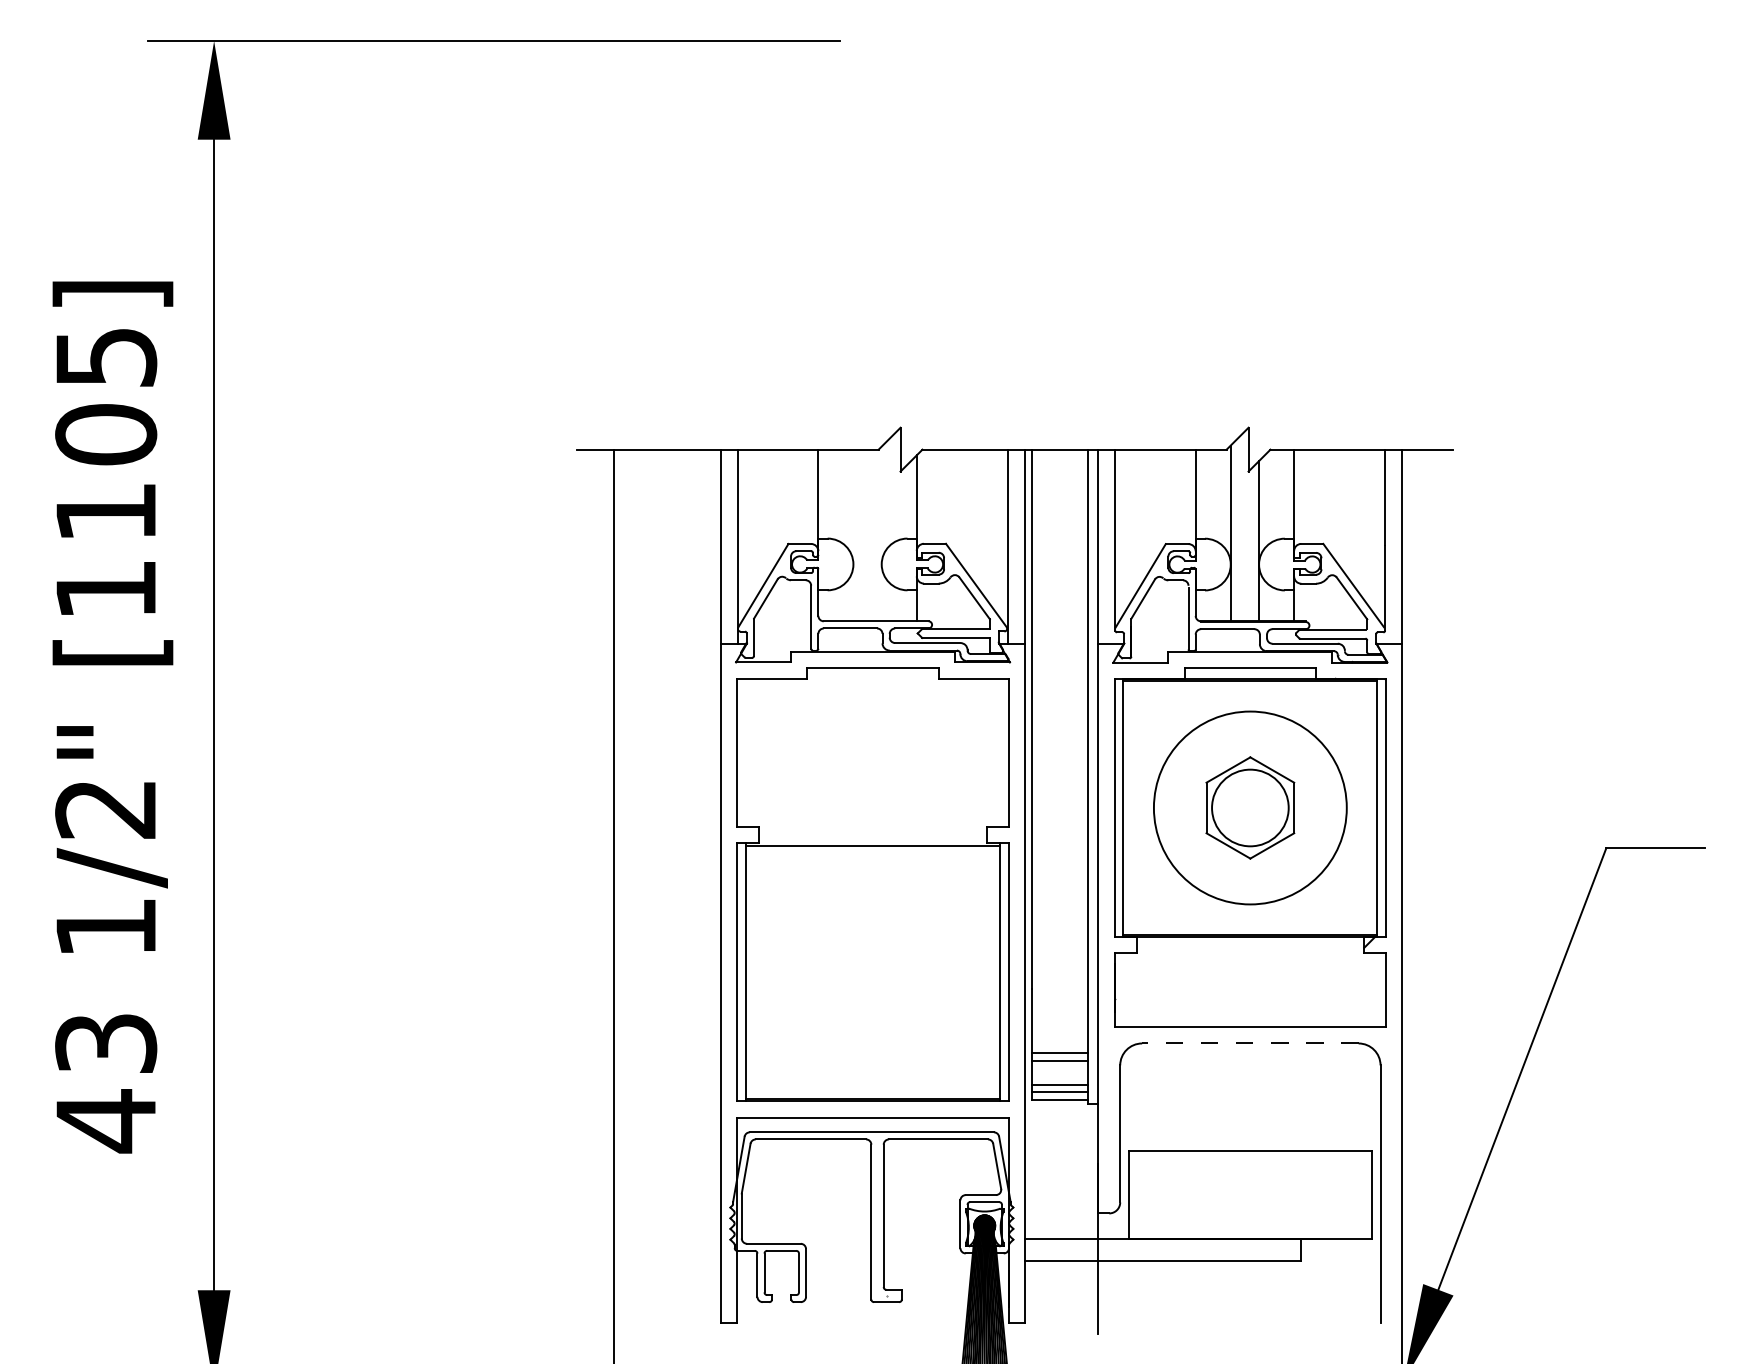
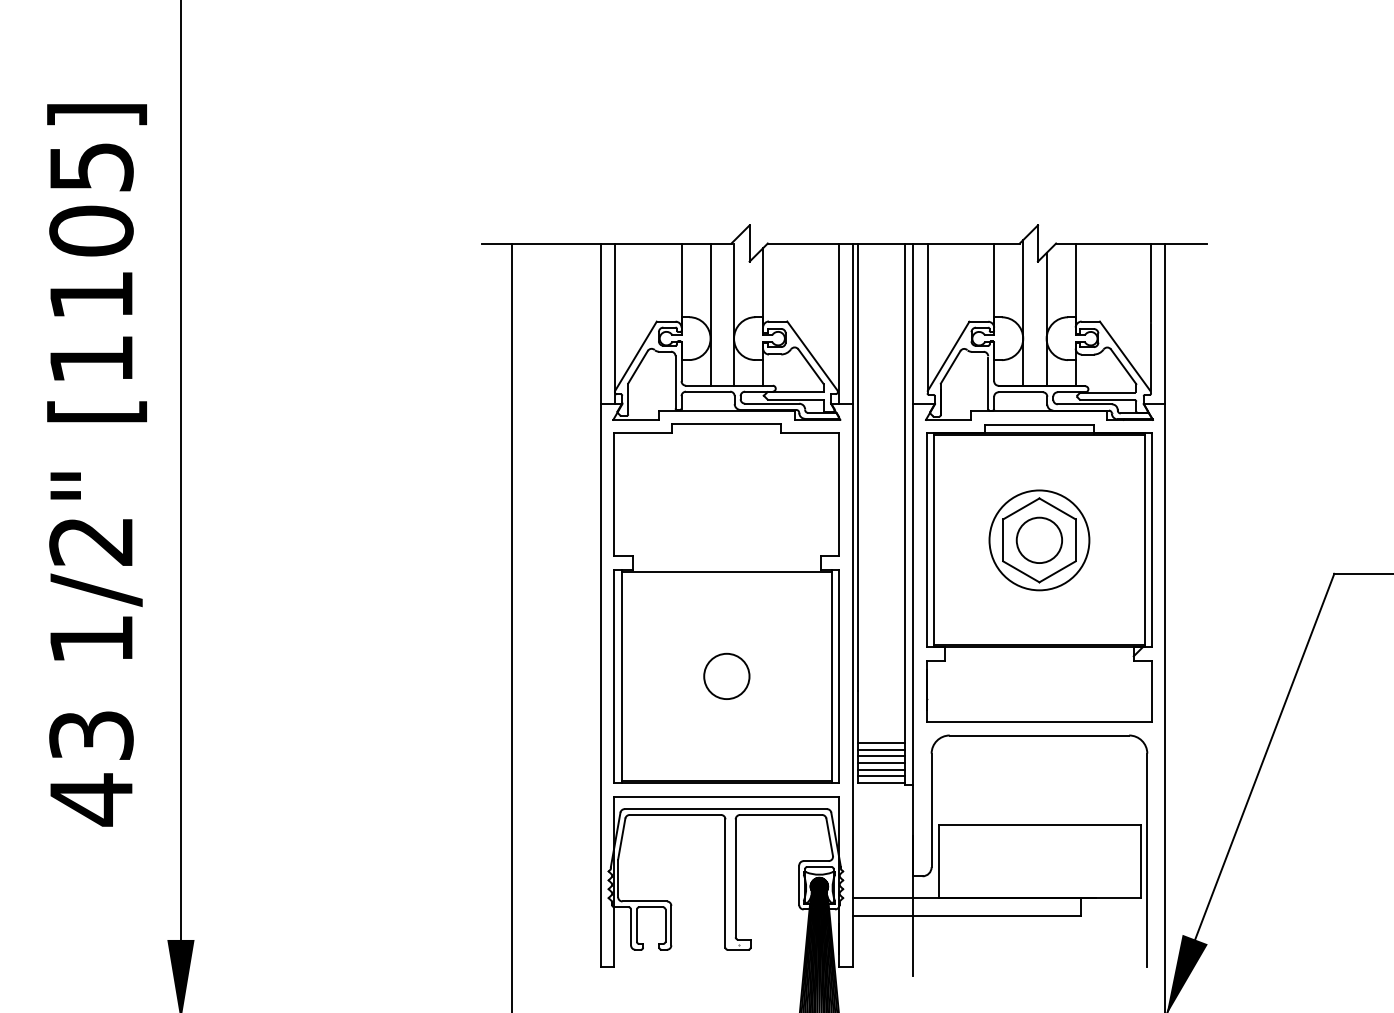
line: (853, 535) -> (710, 314), added
line: (881, 535) -> (733, 314), added
circle: (1249, 807) -> (1038, 539), size x0.71
circle: (1250, 807) -> (1039, 539), size x0.62
circle: (872, 972) -> (726, 676), added
line: (1249, 1043) -> (1038, 735), dashed -> solid
line: (1059, 1068) -> (881, 756), added
line: (1059, 1076) -> (881, 762), added

